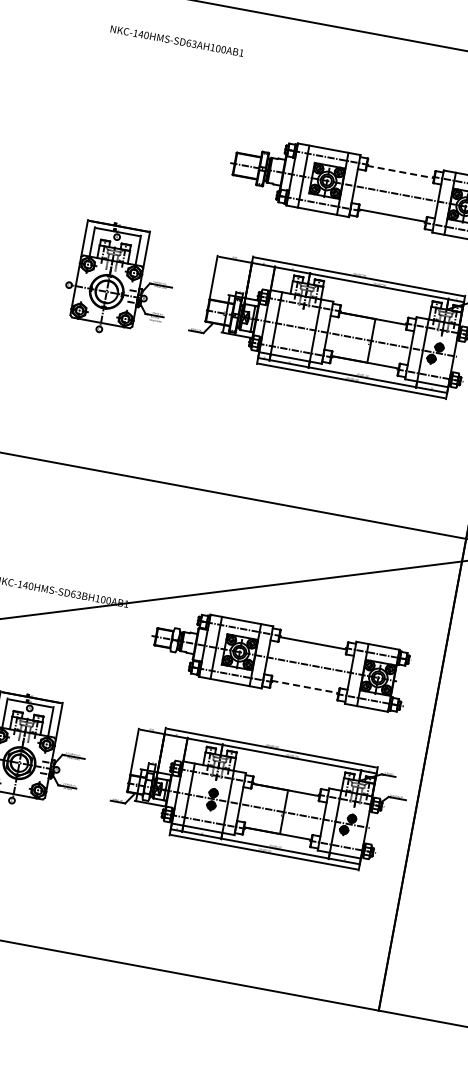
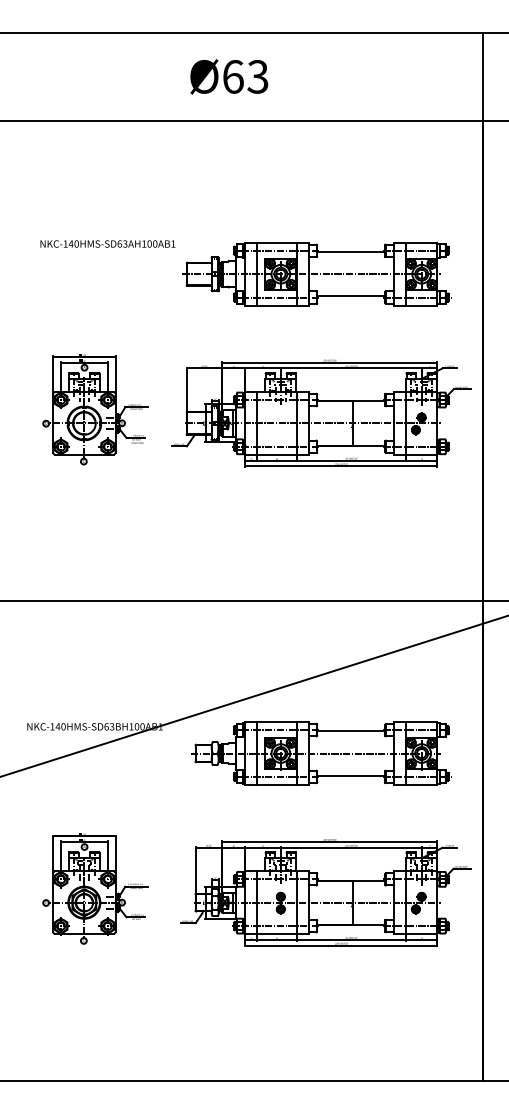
text: (176, 40) -> (107, 243), moved
line: (400, 172) -> (351, 252), dashed -> solid
line: (305, 686) -> (351, 775), dashed -> solid

